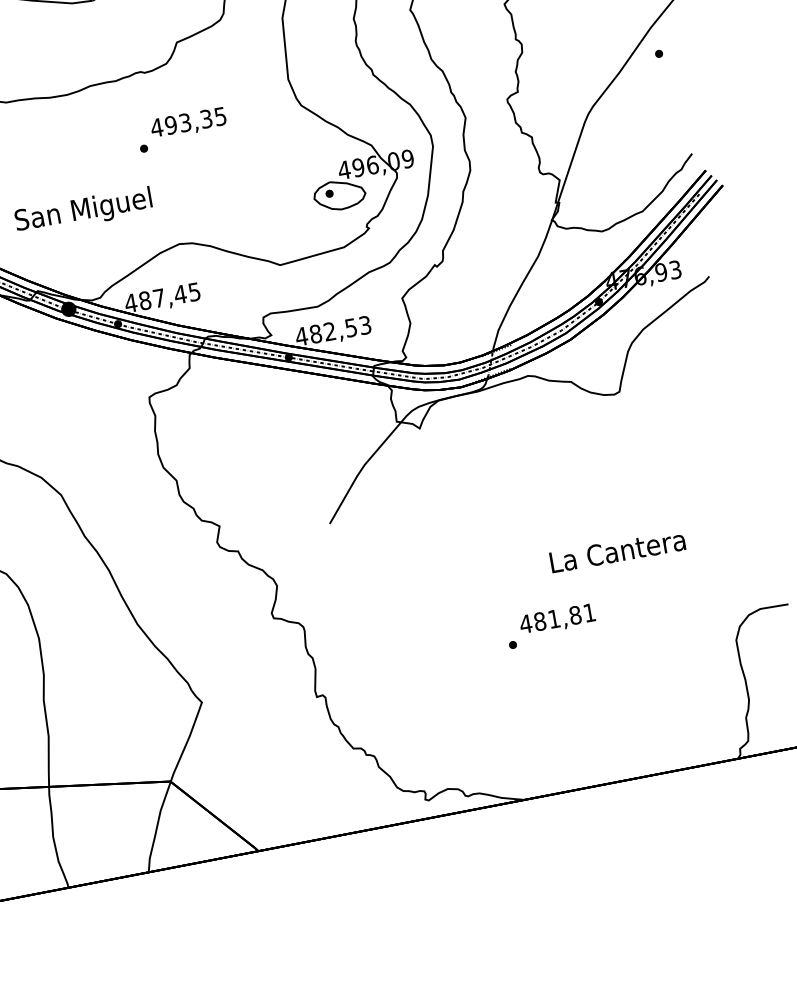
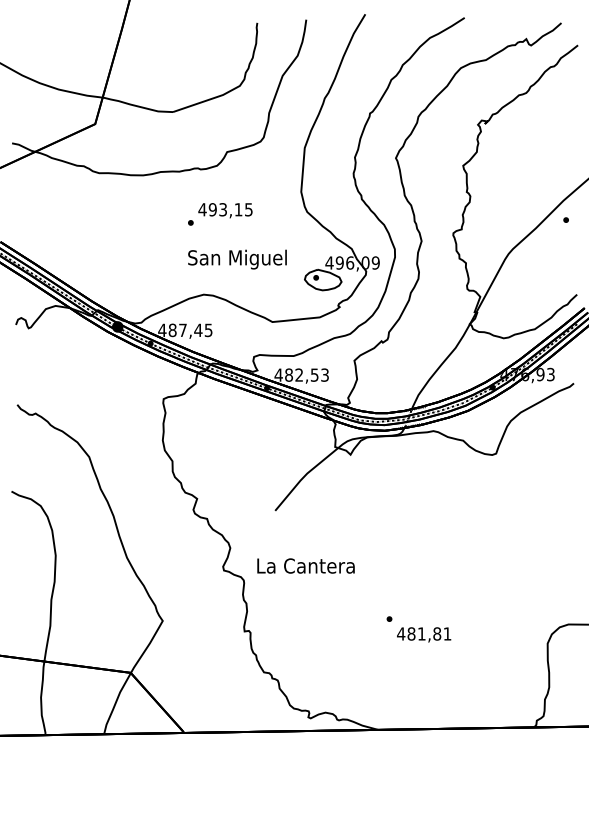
text: (206, 118) -> (238, 209), 493,35 -> 493,15
text: (83, 211) -> (237, 259), moved
text: (616, 550) -> (305, 565), moved
text: (558, 619) -> (424, 634), moved

